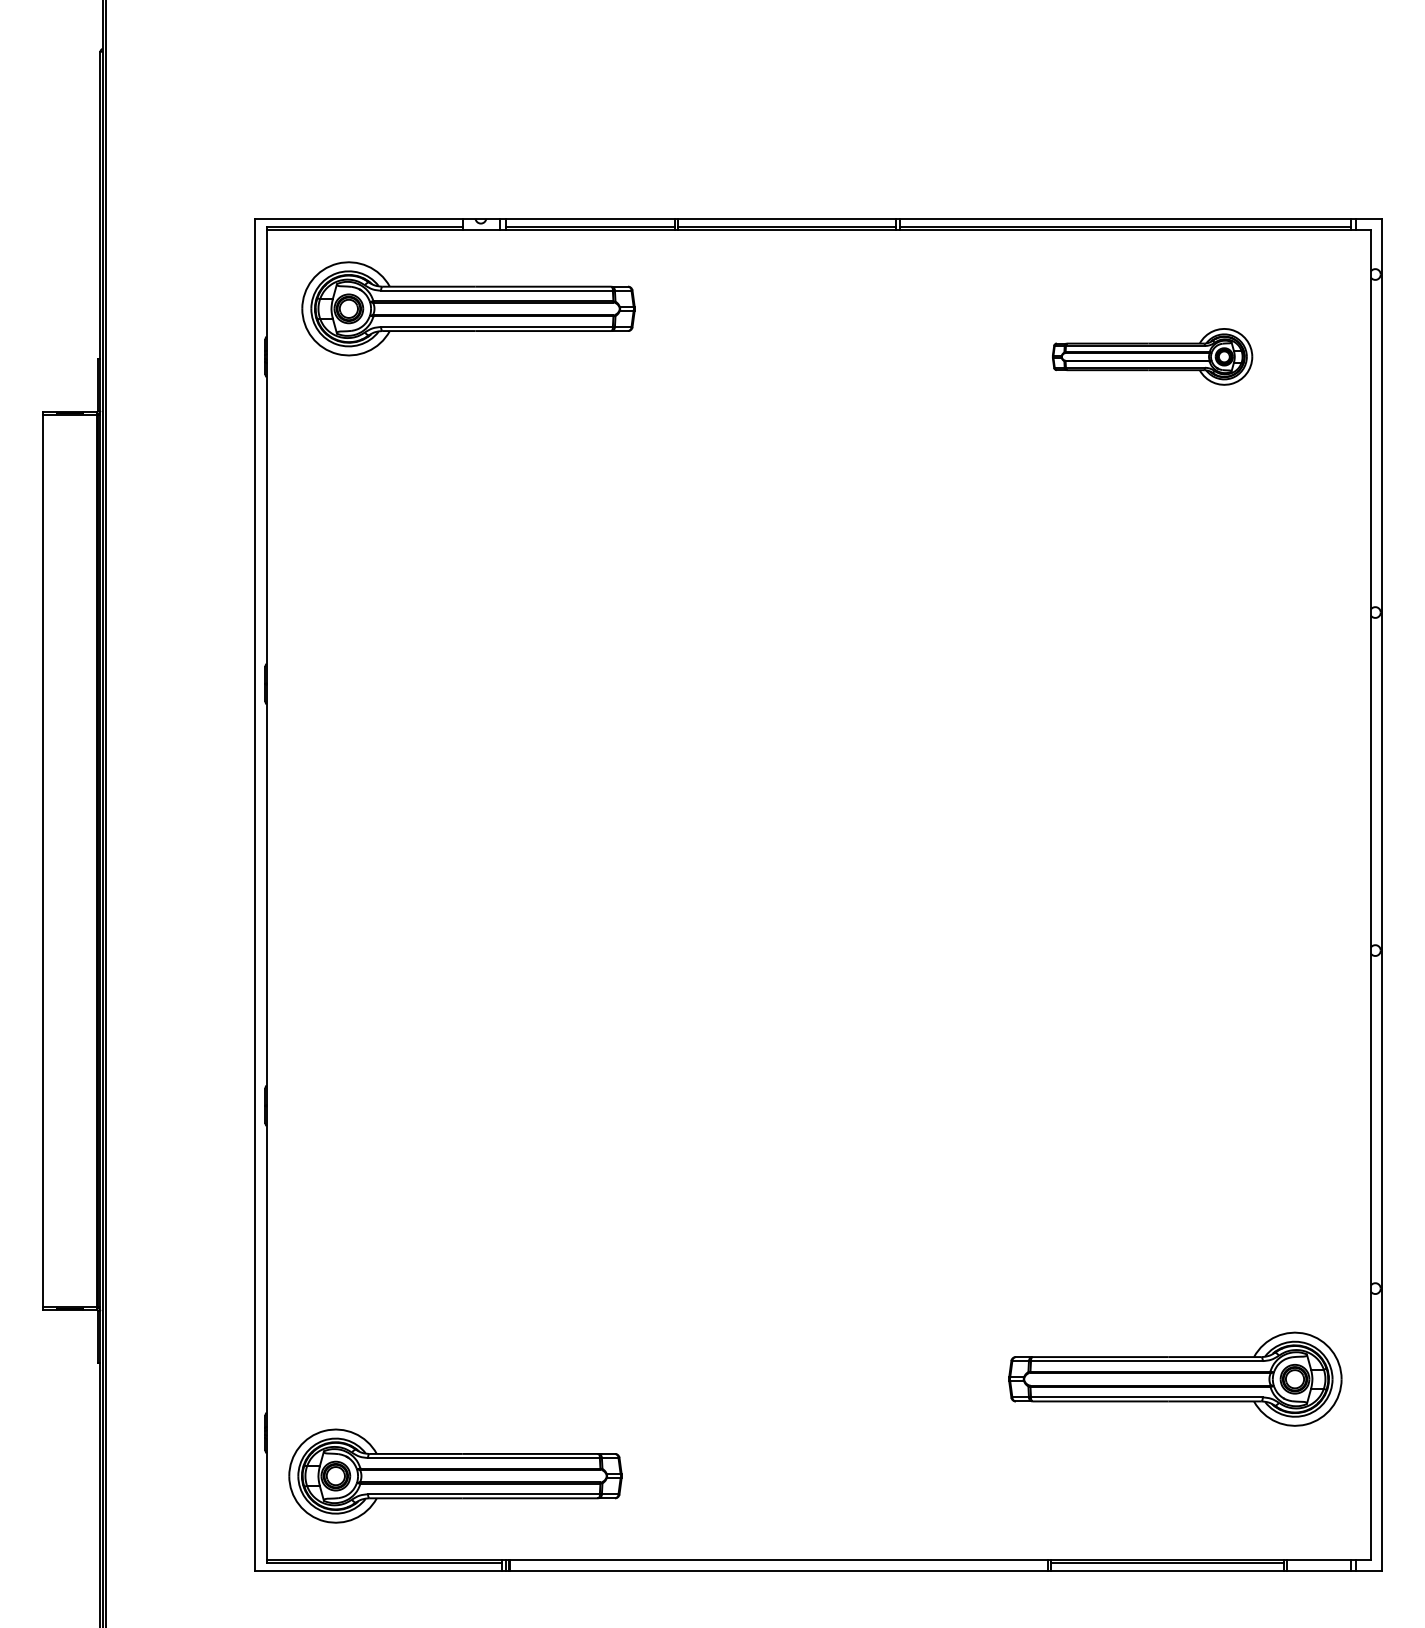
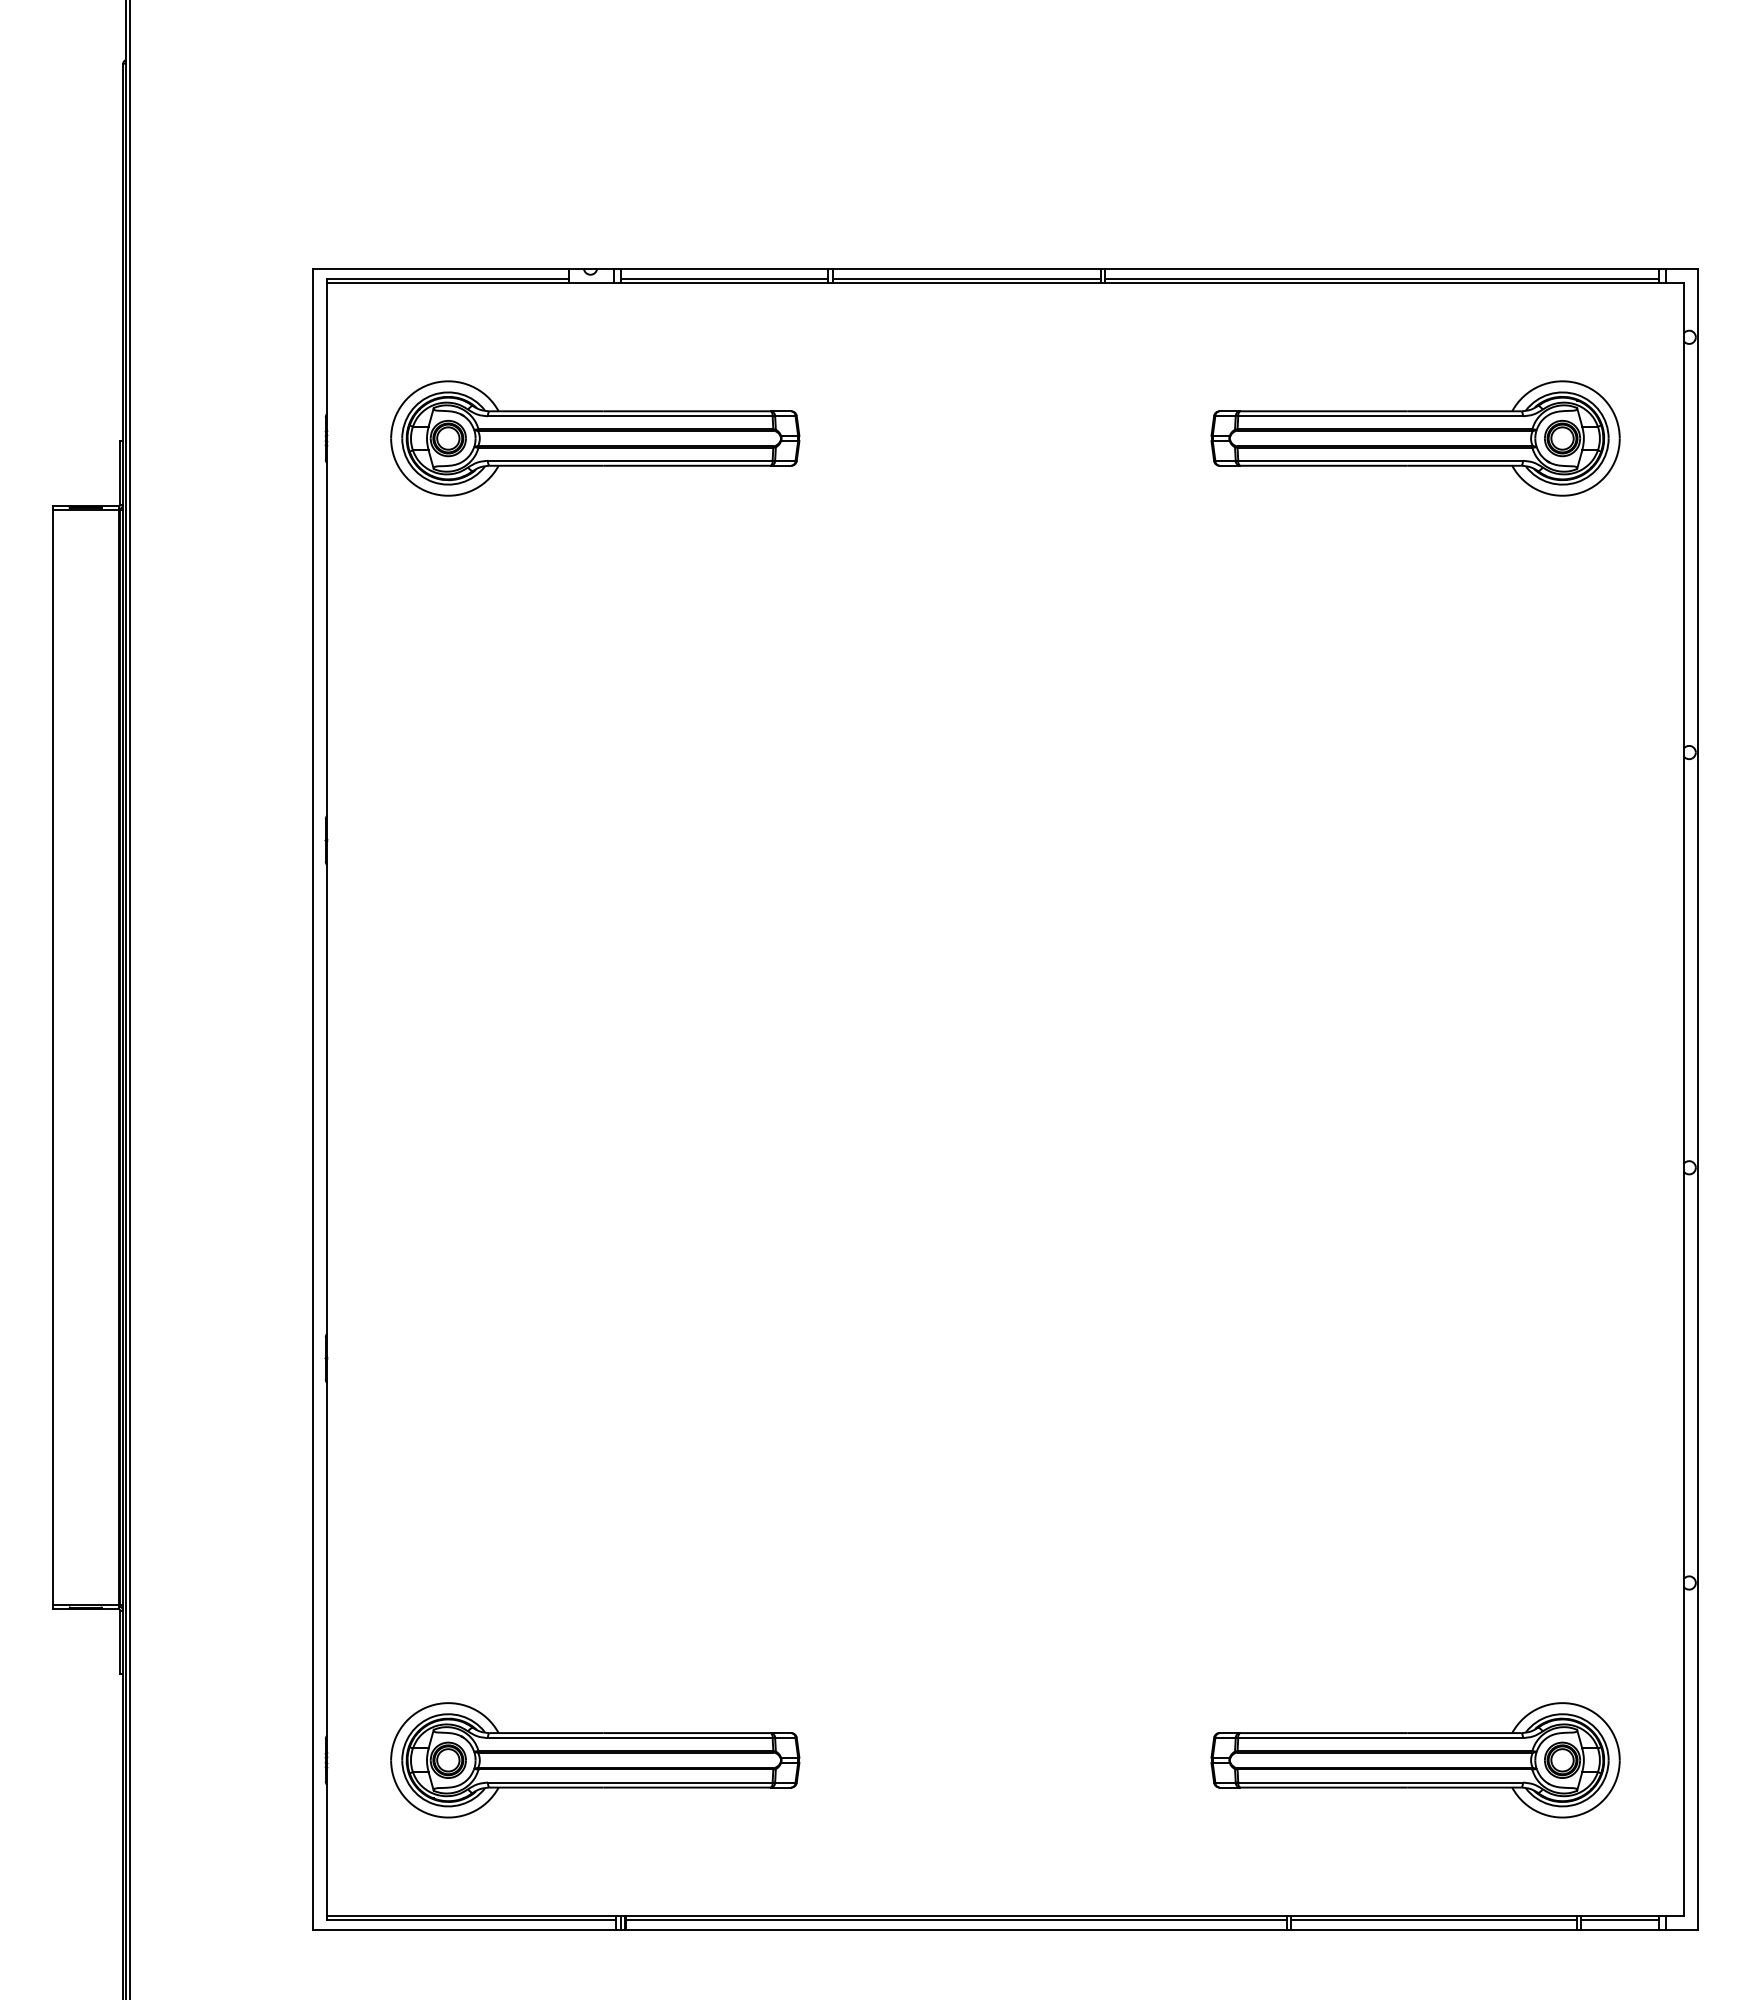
part: (468, 308) -> (595, 438), moved
part: (1152, 356) -> (1415, 438), size x1.67
part: (1175, 1379) -> (1415, 1760), moved
part: (455, 1476) -> (595, 1760), moved
line: (778, 1563) -> (956, 1920), added
line: (1318, 1563) -> (1619, 1920), added

